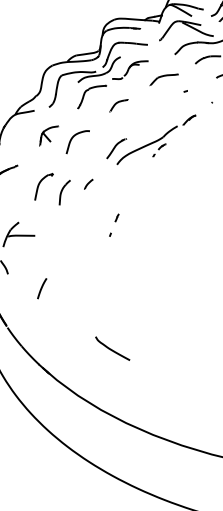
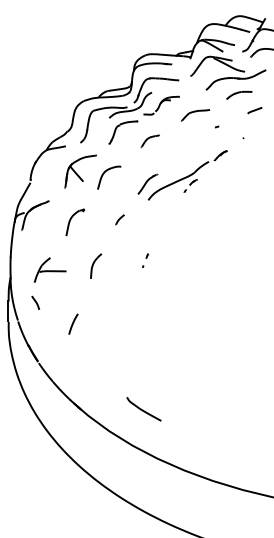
part: (49, 135) -> (80, 171), size x1.67
part: (65, 191) -> (96, 265), moved
part: (114, 224) -> (145, 260), size x0.62
curve: (112, 348) -> (143, 409), moved

